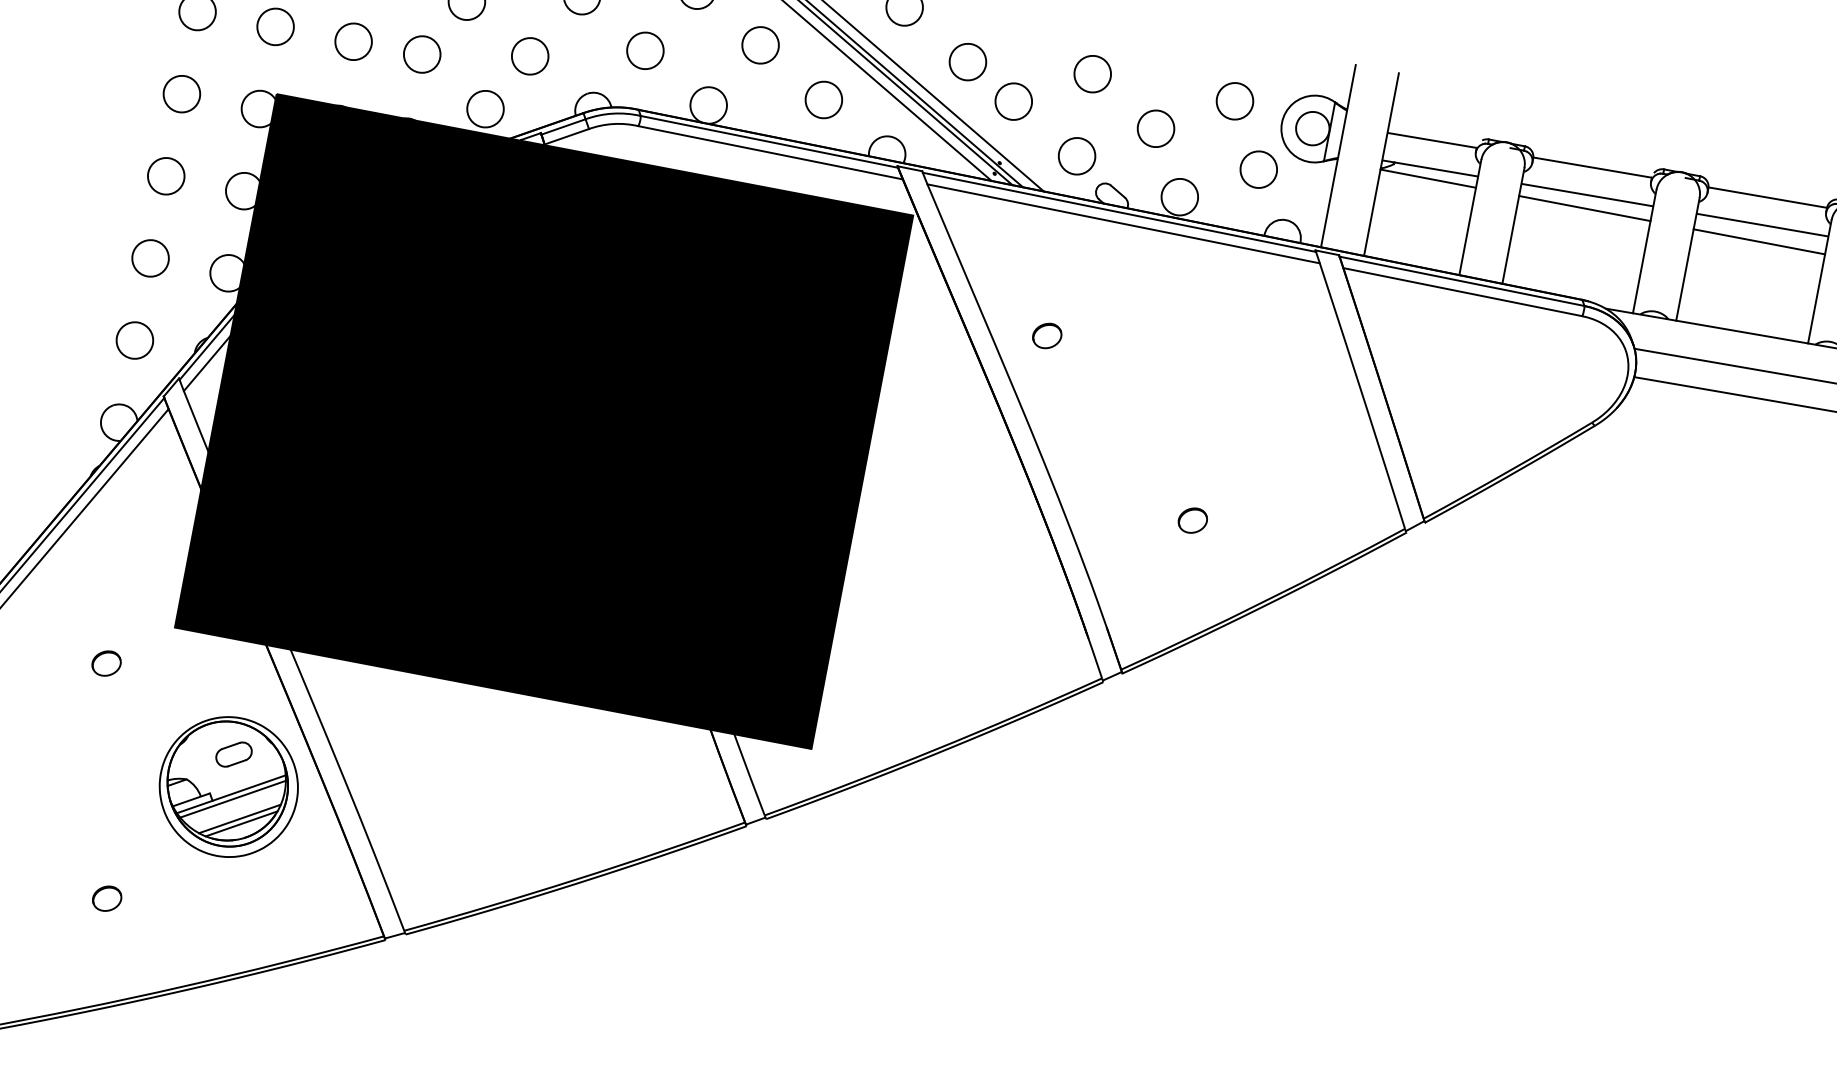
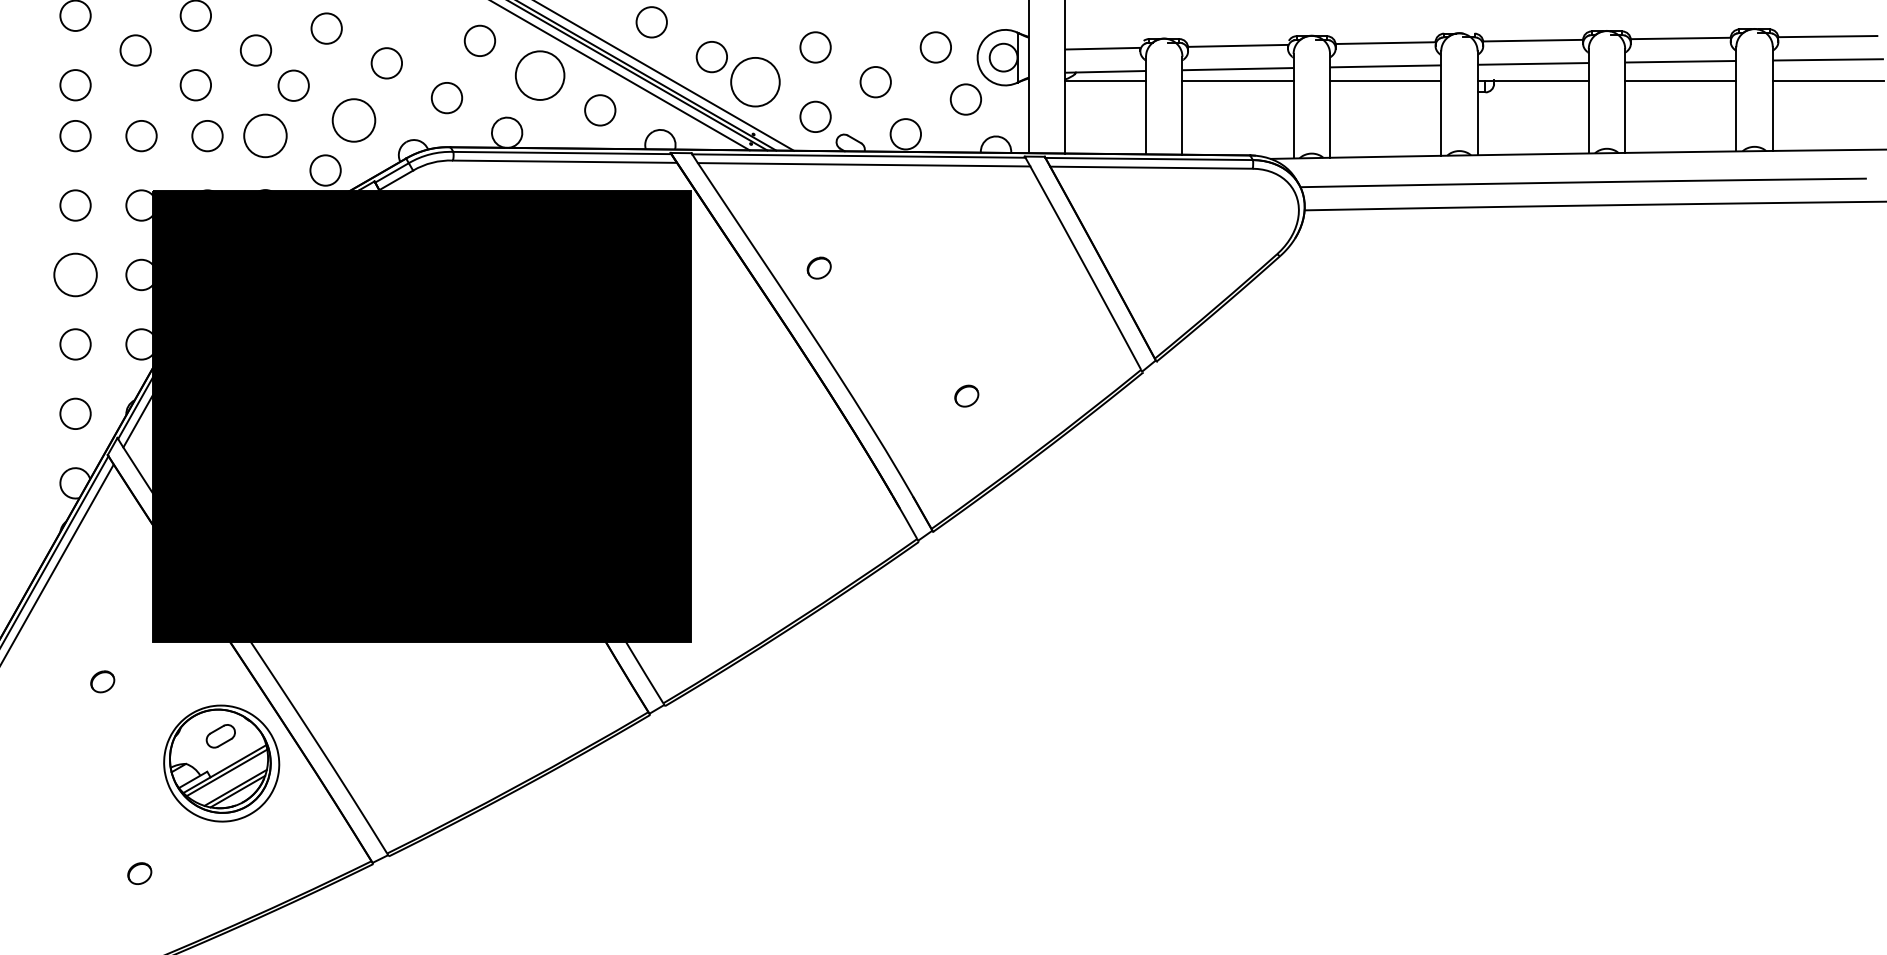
circle: (759, 45) -> (539, 75), size x1.6
circle: (422, 54) -> (265, 135), size x1.4
circle: (529, 56) -> (353, 120), size x1.4
circle: (1013, 102) -> (755, 82), size x1.6
circle: (166, 175) -> (75, 274), size x1.4

